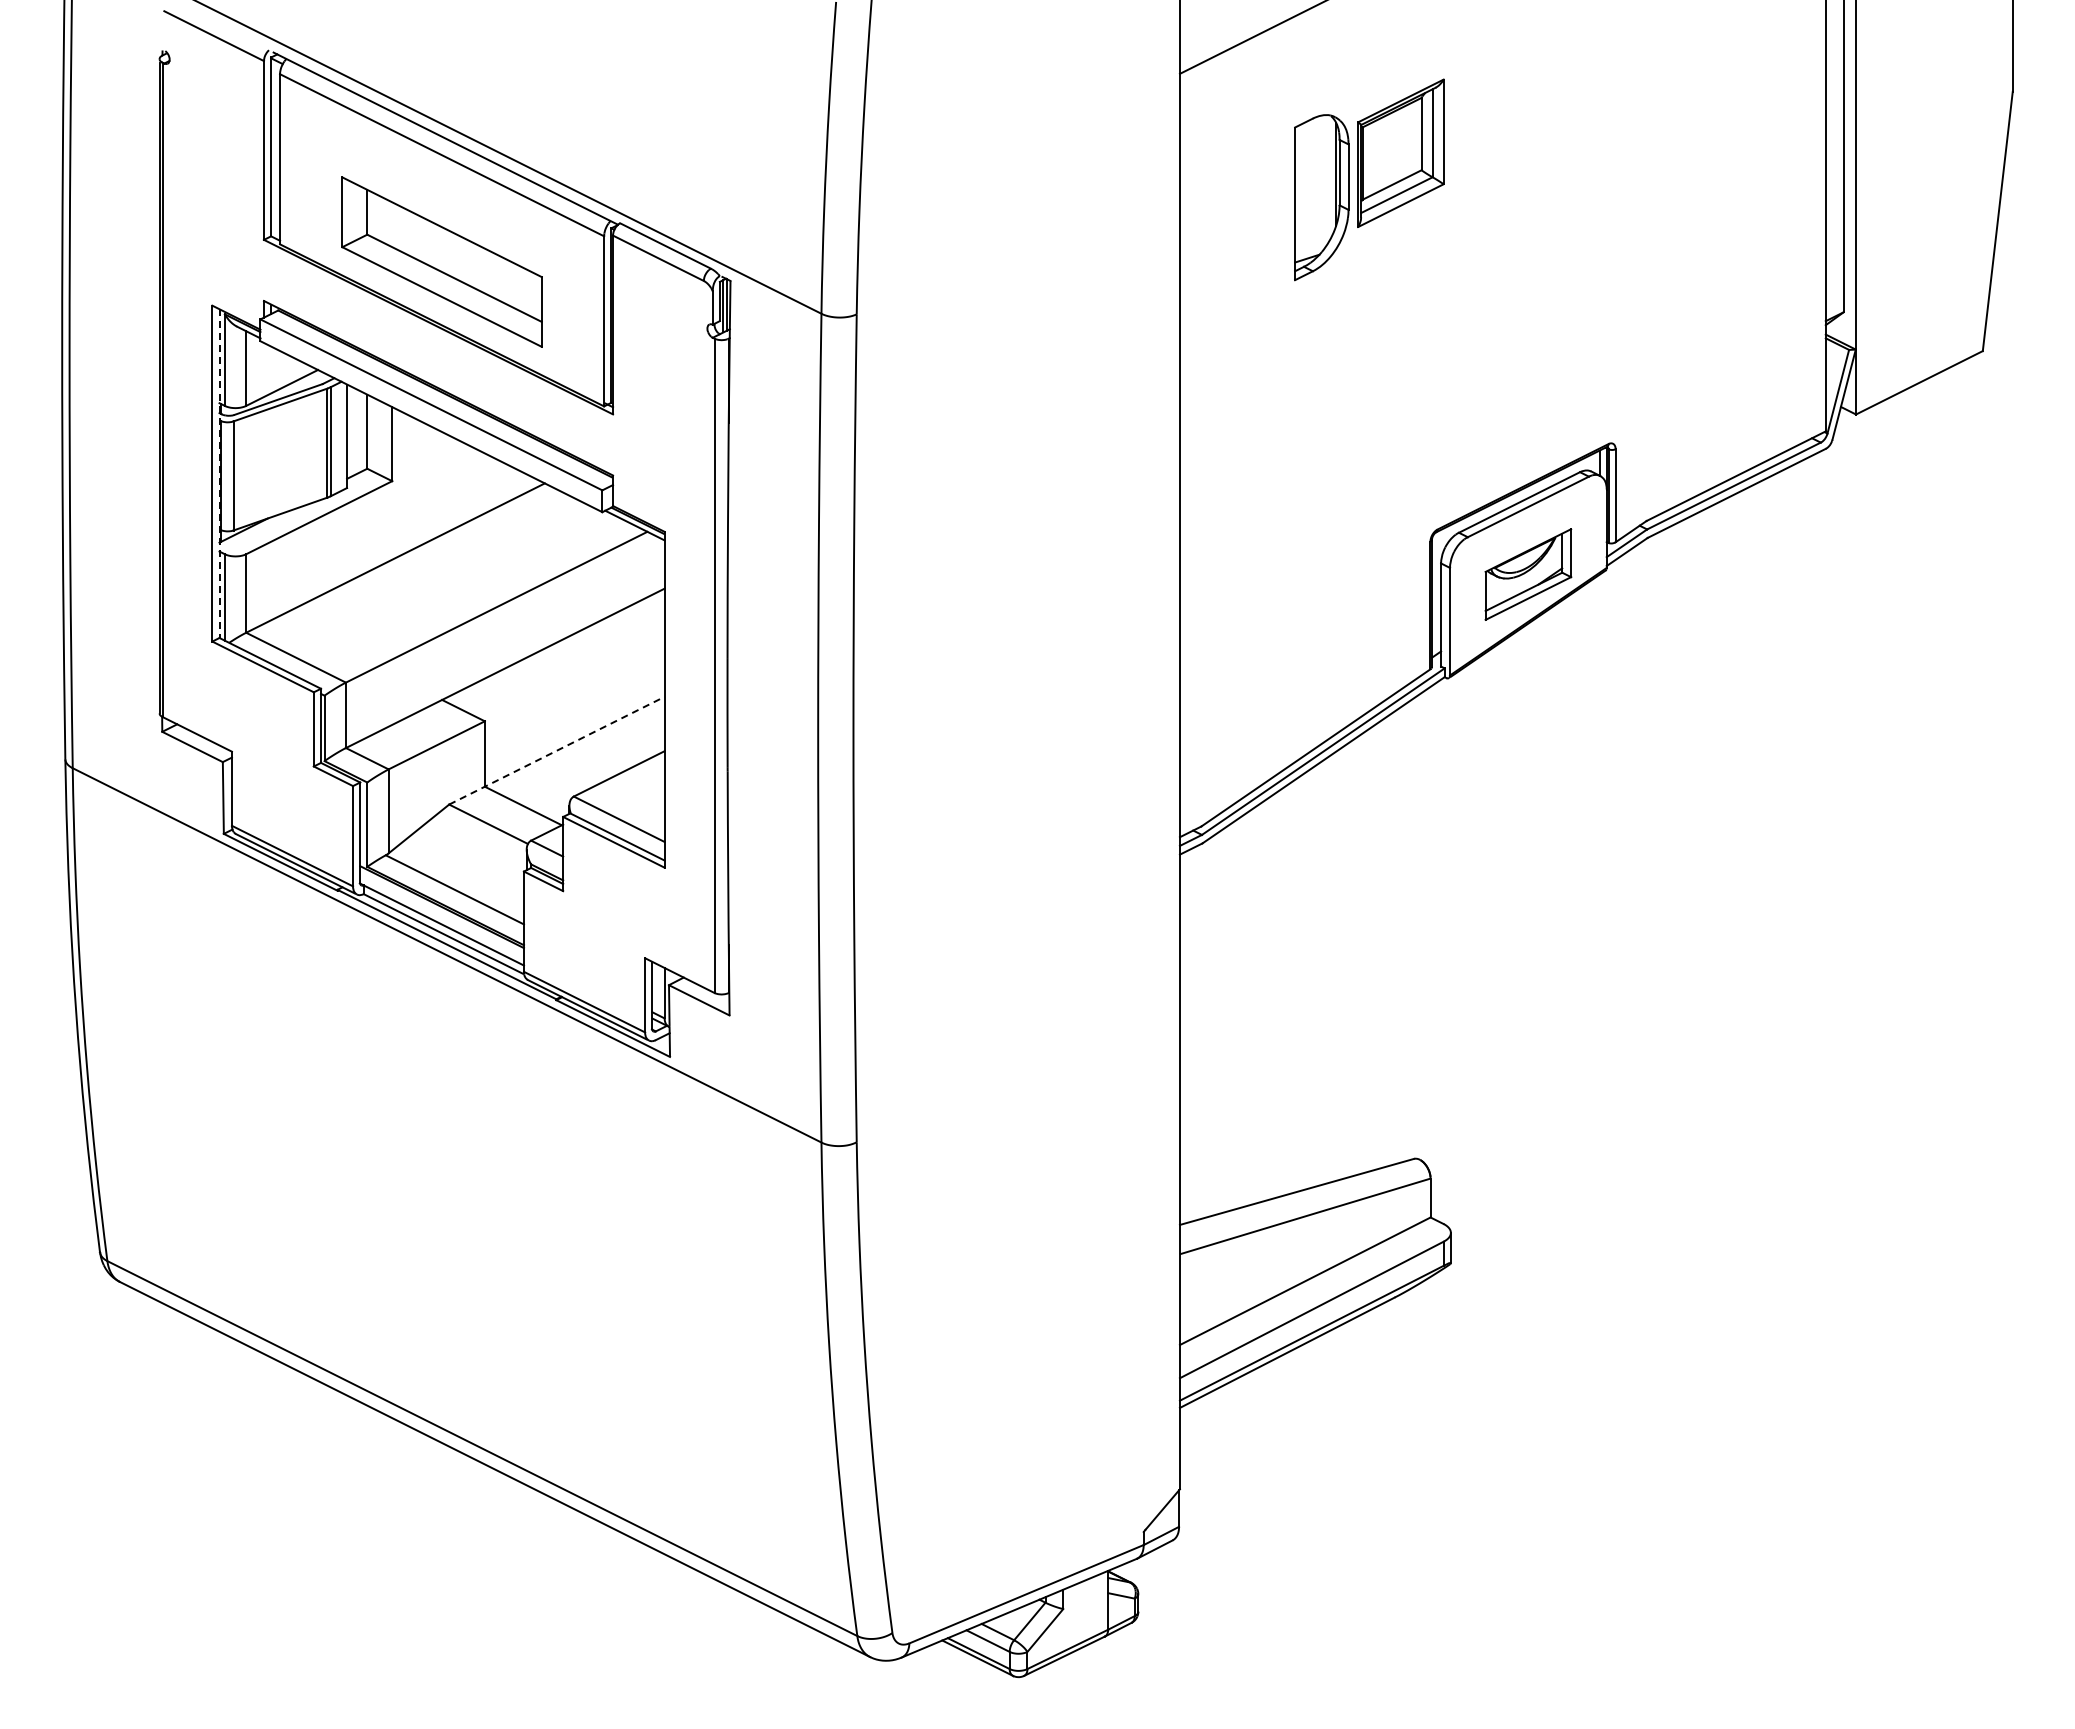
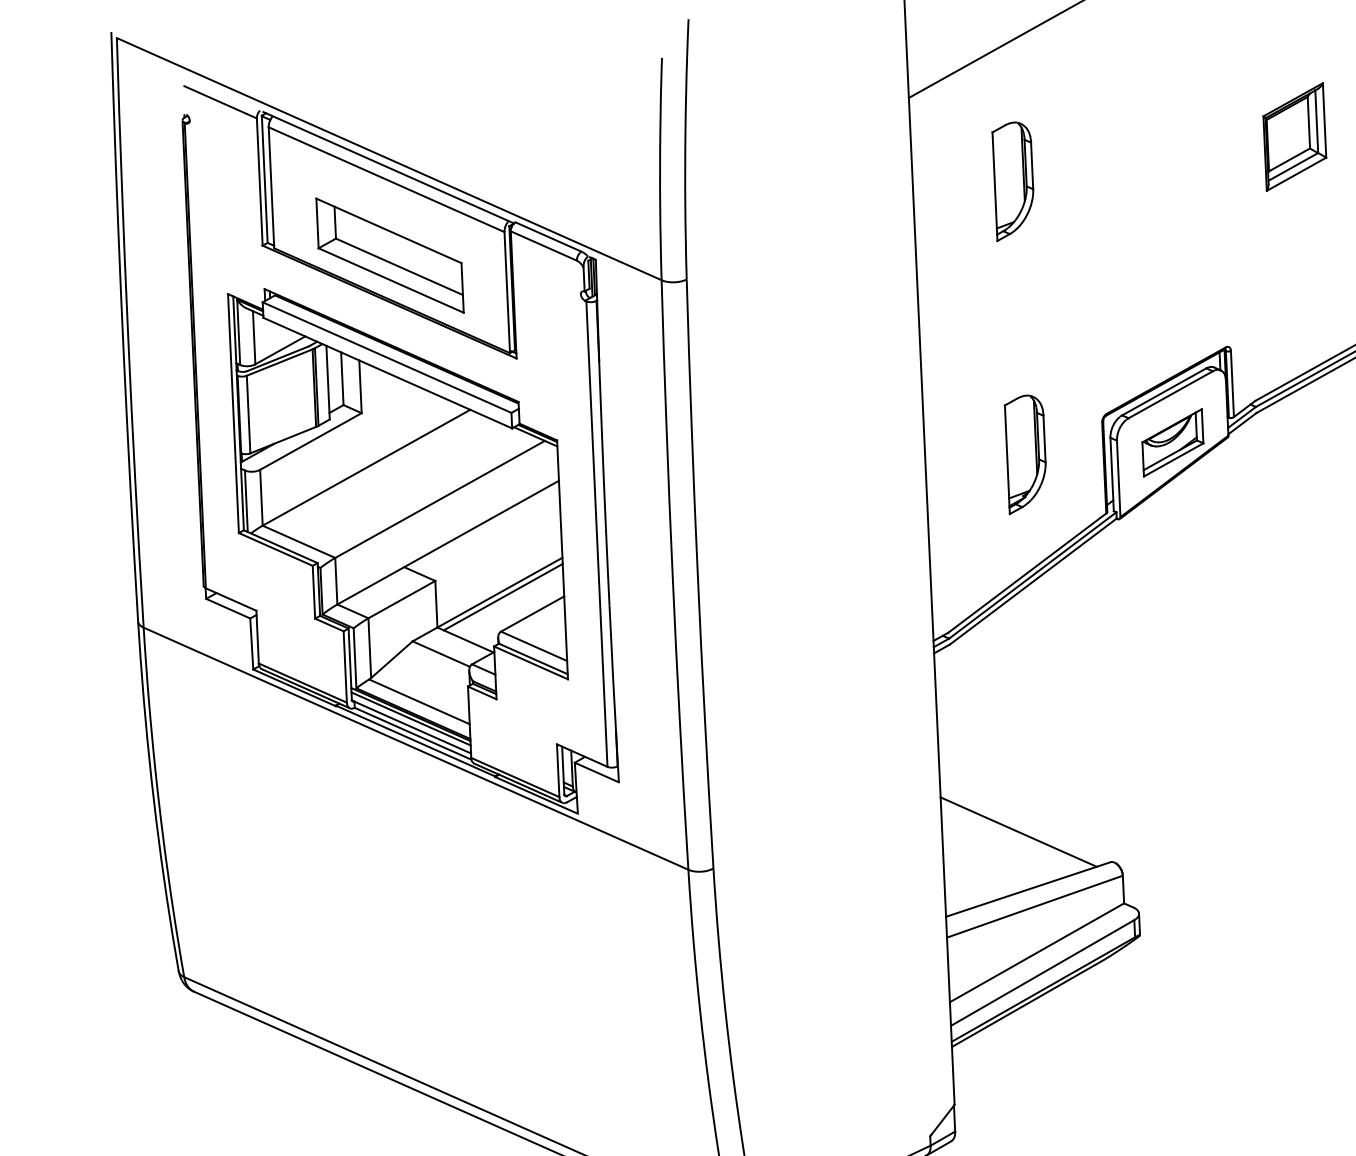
part: (1400, 152) -> (1294, 136), moved
line: (219, 474) -> (238, 413), dashed -> solid
part: (1321, 581) -> (1025, 454), added
line: (578, 748) -> (502, 597), added
line: (557, 750) -> (487, 599), dashed -> solid
line: (442, 913) -> (411, 719), added
line: (1286, 1110) -> (1018, 831), added

